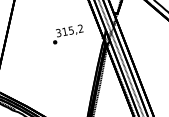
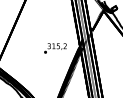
text: (67, 34) -> (55, 48), moved

